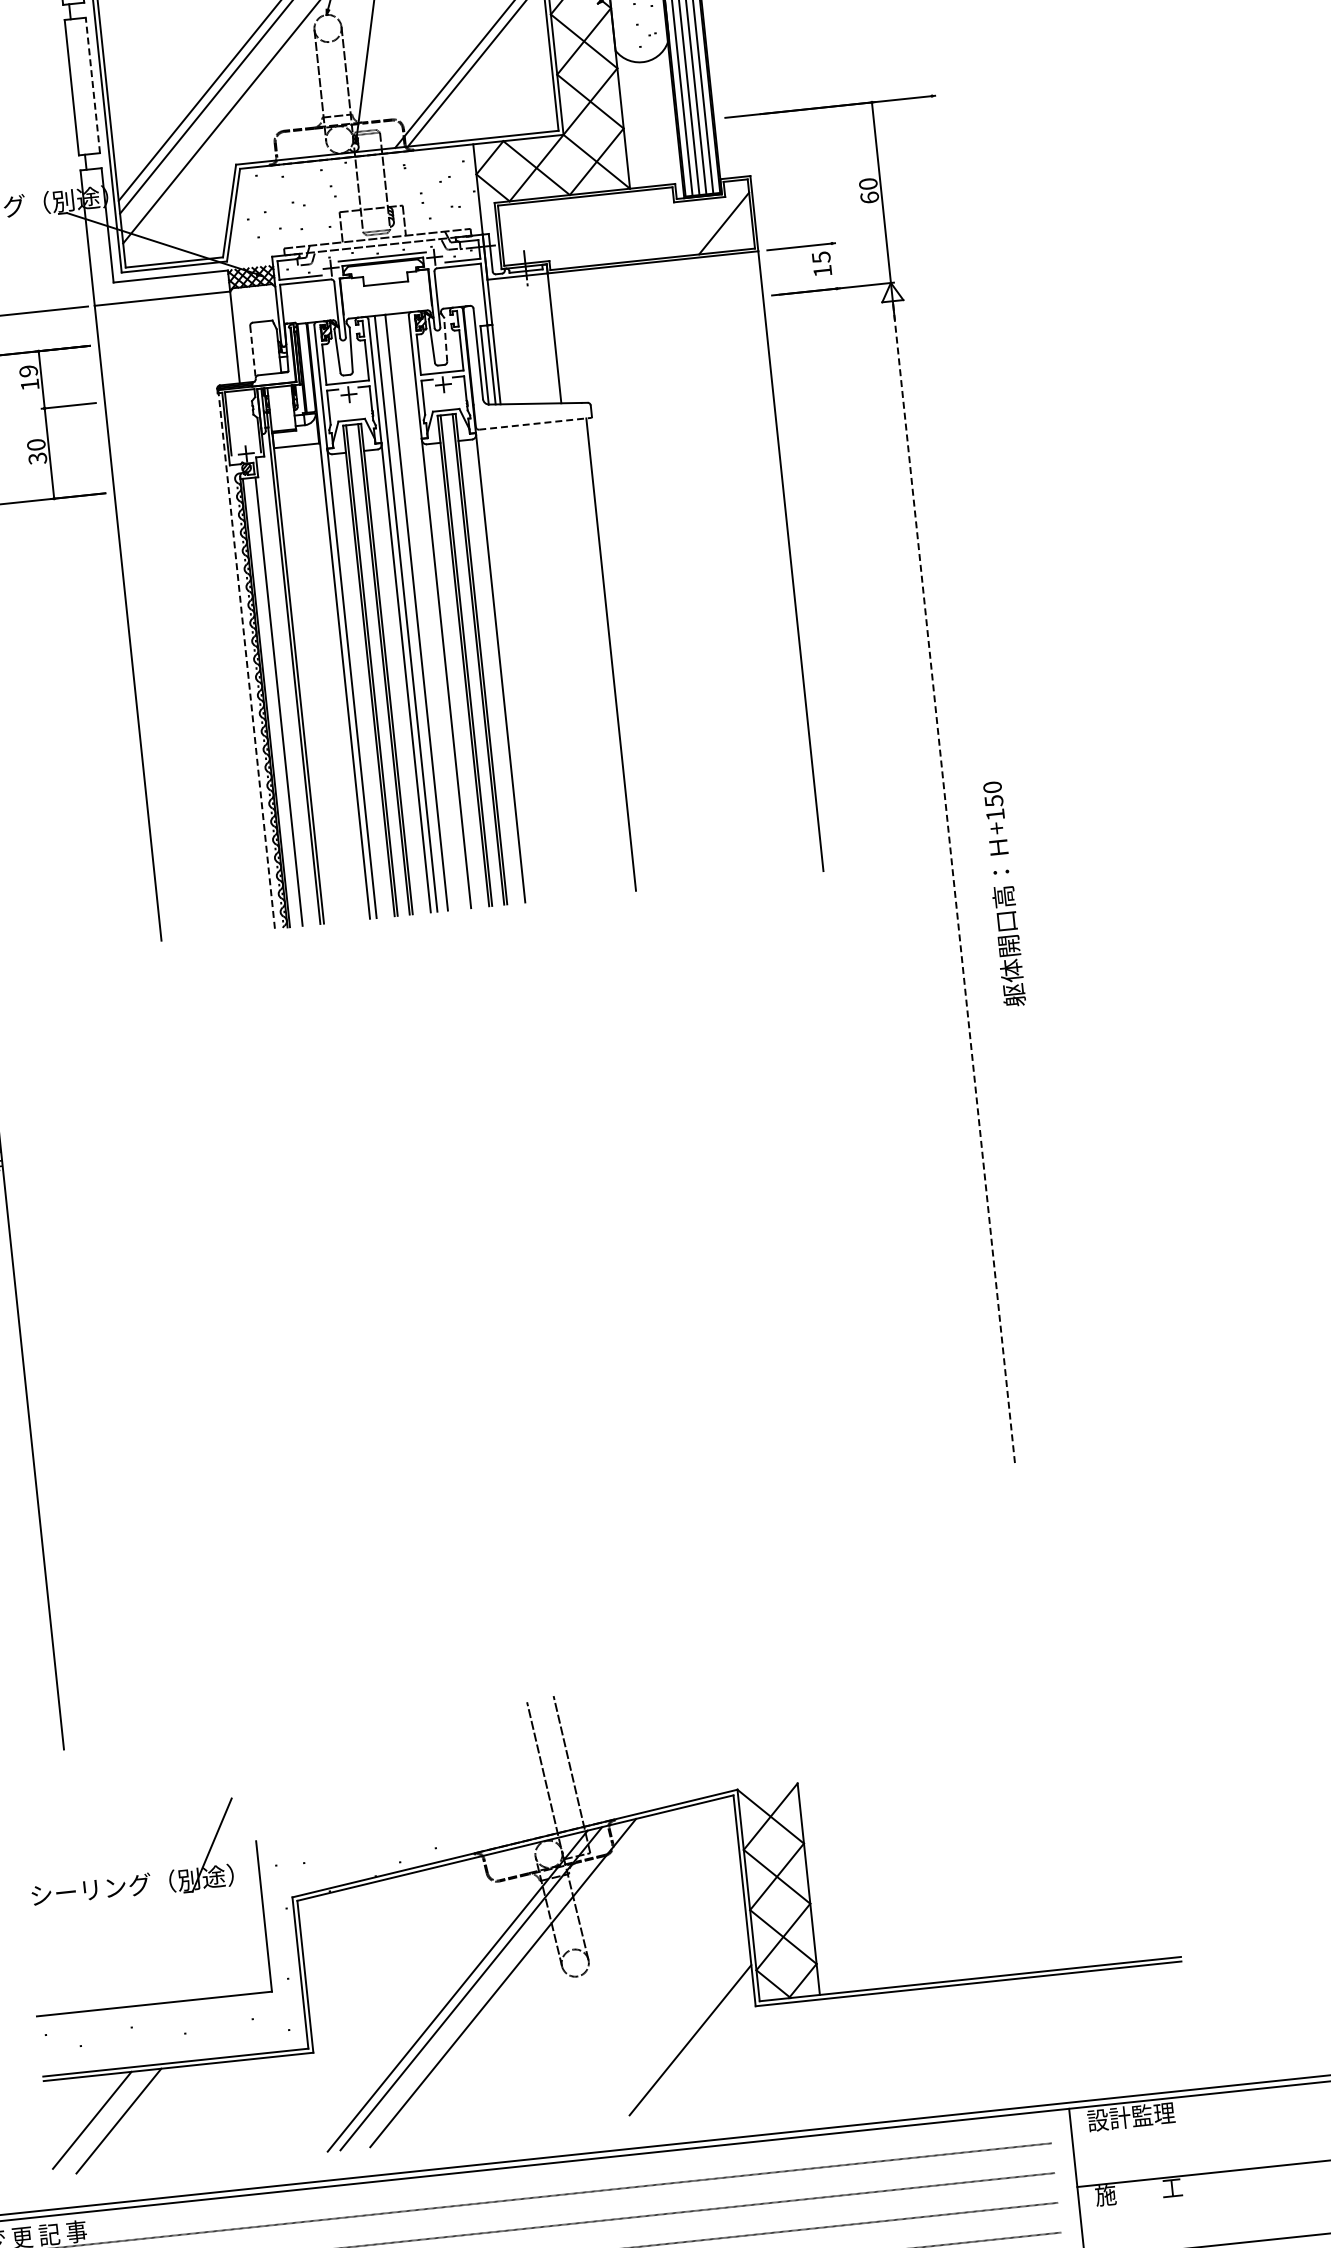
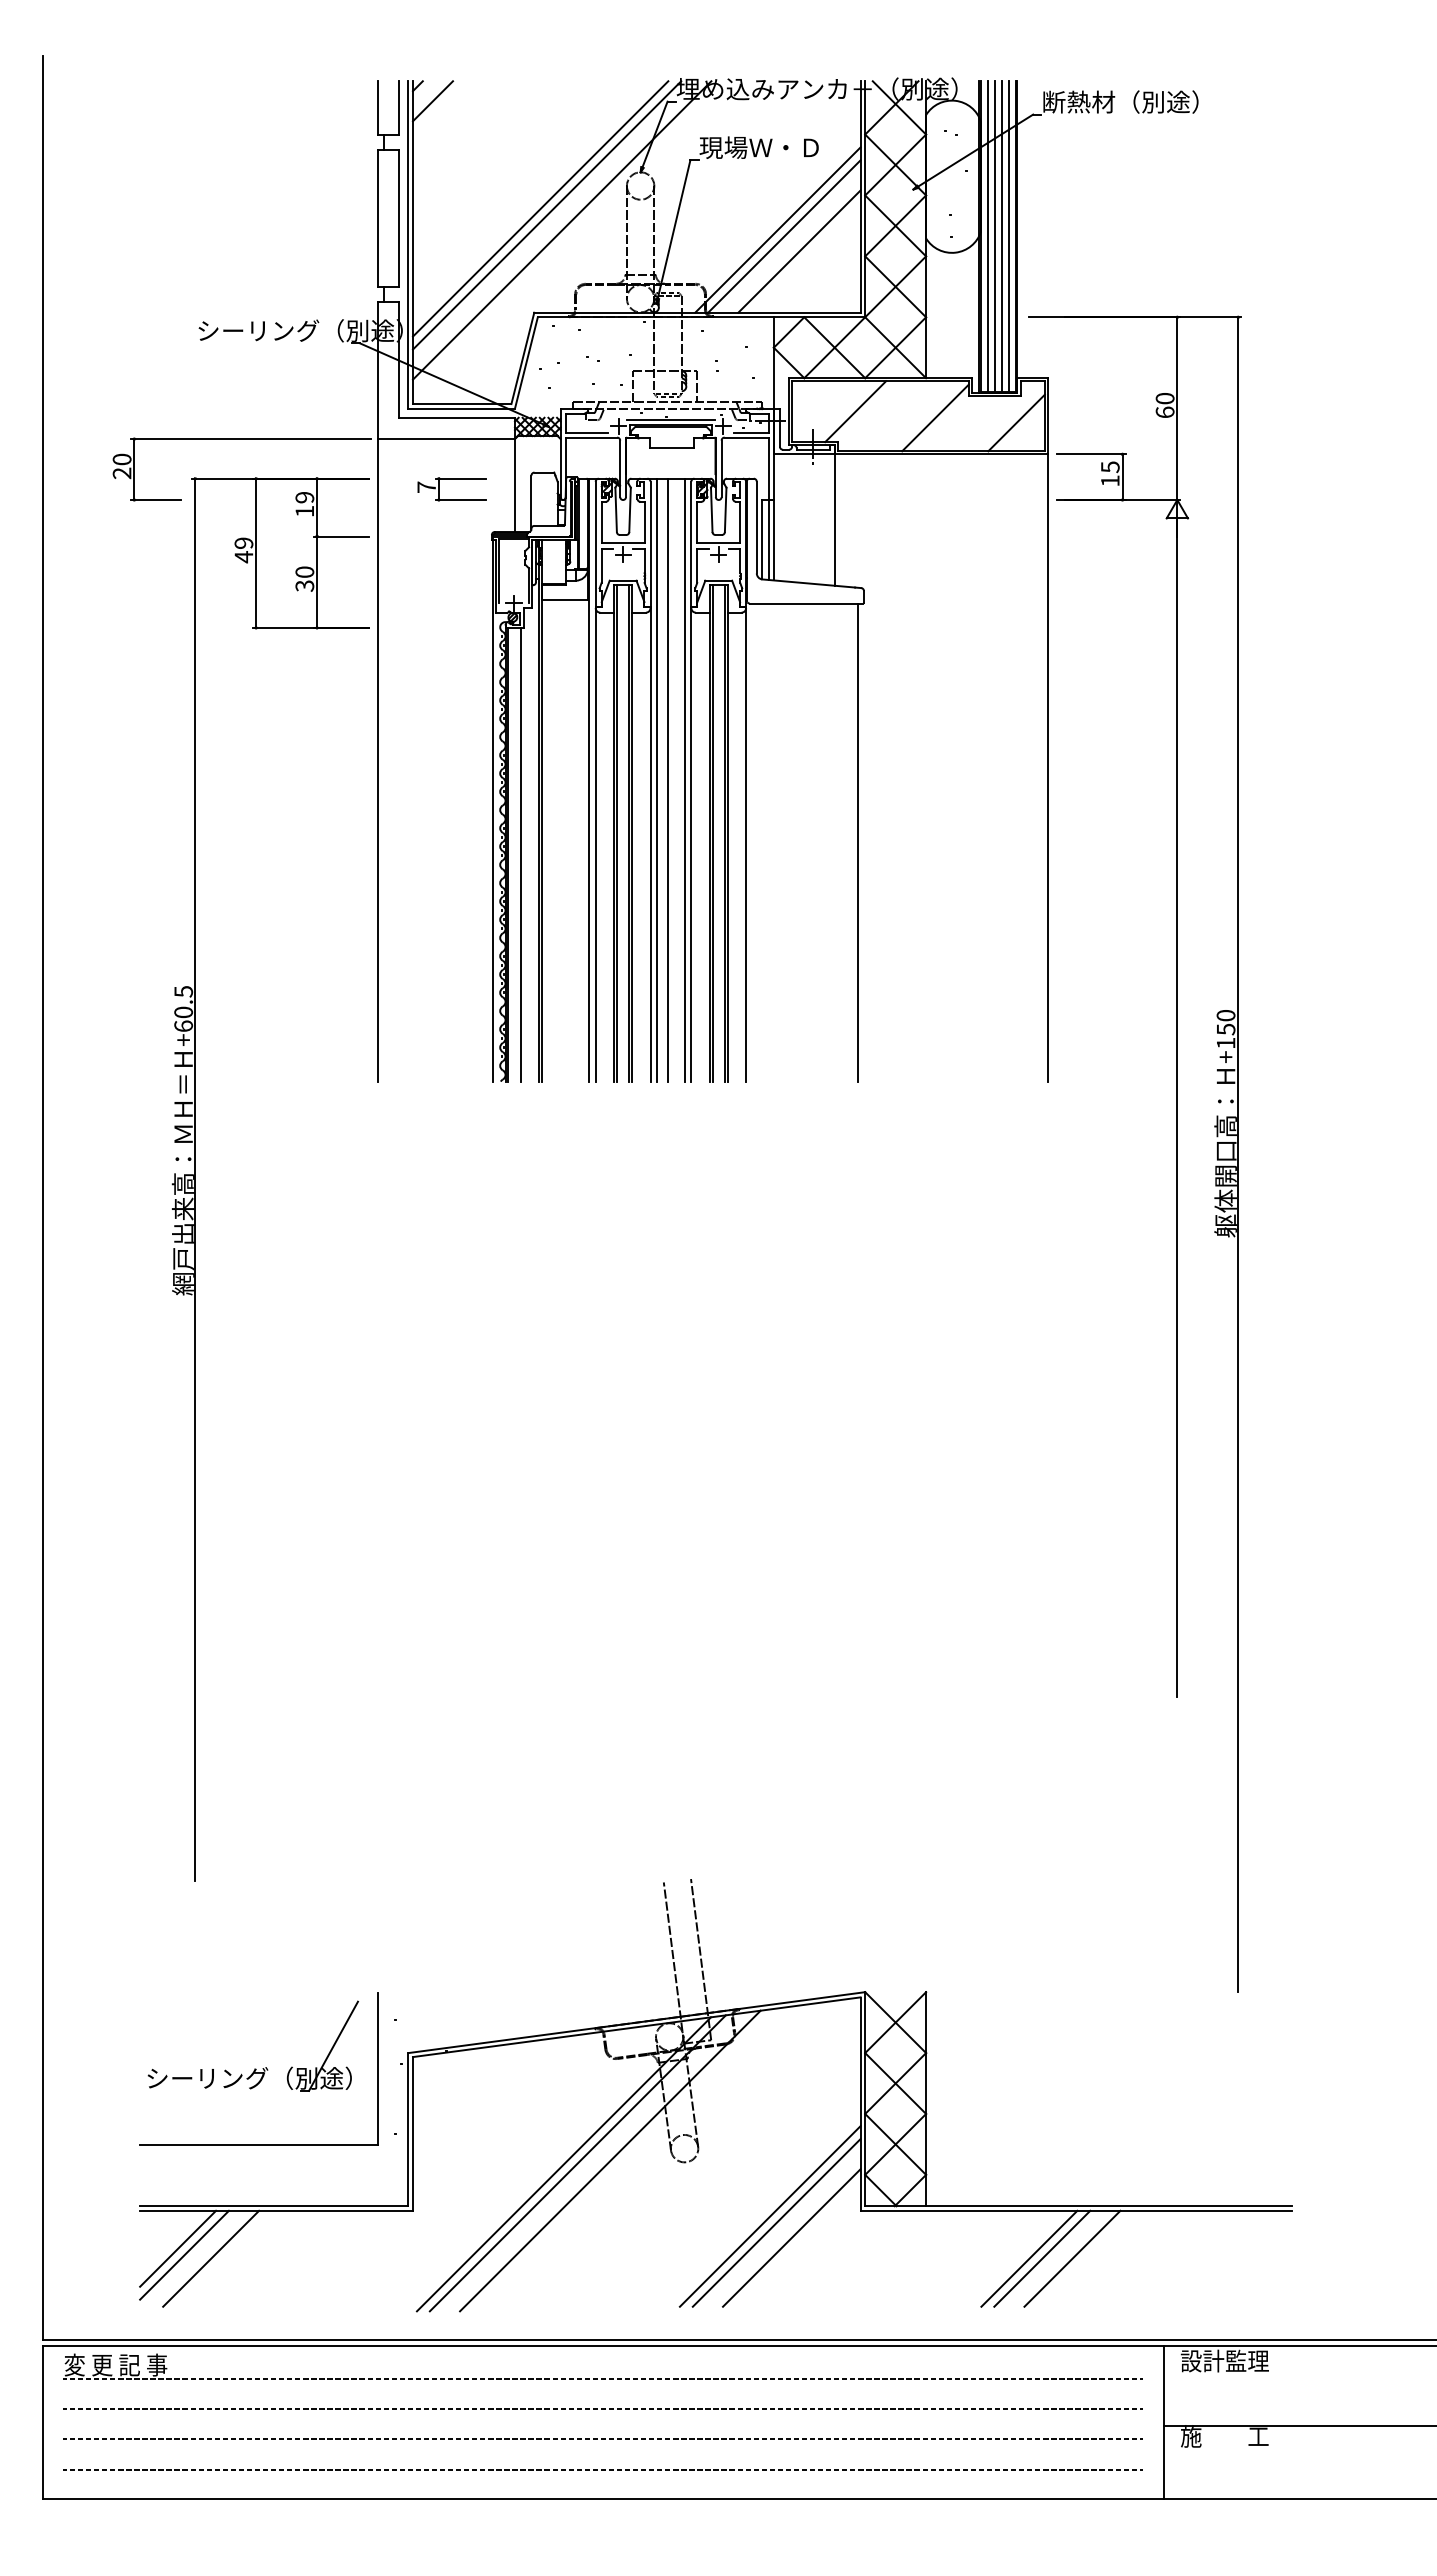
line: (491, 76) -> (799, 251), added
line: (93, 85) -> (399, 218), dashed -> solid
line: (643, 226) -> (935, 417), added
line: (563, 228) -> (855, 411), added
line: (834, 266) -> (1122, 477), added
part: (171, 338) -> (451, 479), added
line: (445, 339) -> (725, 509), dashed -> solid
line: (253, 352) -> (531, 502), dashed -> solid
line: (535, 423) -> (806, 603), dashed -> solid
line: (433, 610) -> (684, 779), added
line: (246, 660) -> (492, 810), dashed -> solid
line: (954, 885) -> (1177, 1109), dashed -> solid
line: (1019, 923) -> (1238, 1154), added
part: (136, 1875) -> (254, 2068), moved
line: (666, 2021) -> (769, 2216), added
line: (673, 2026) -> (776, 2222), added
line: (969, 2031) -> (1072, 2258), added
line: (940, 2034) -> (1042, 2258), added
line: (927, 2035) -> (1029, 2258), added
line: (85, 2114) -> (178, 2248), added

